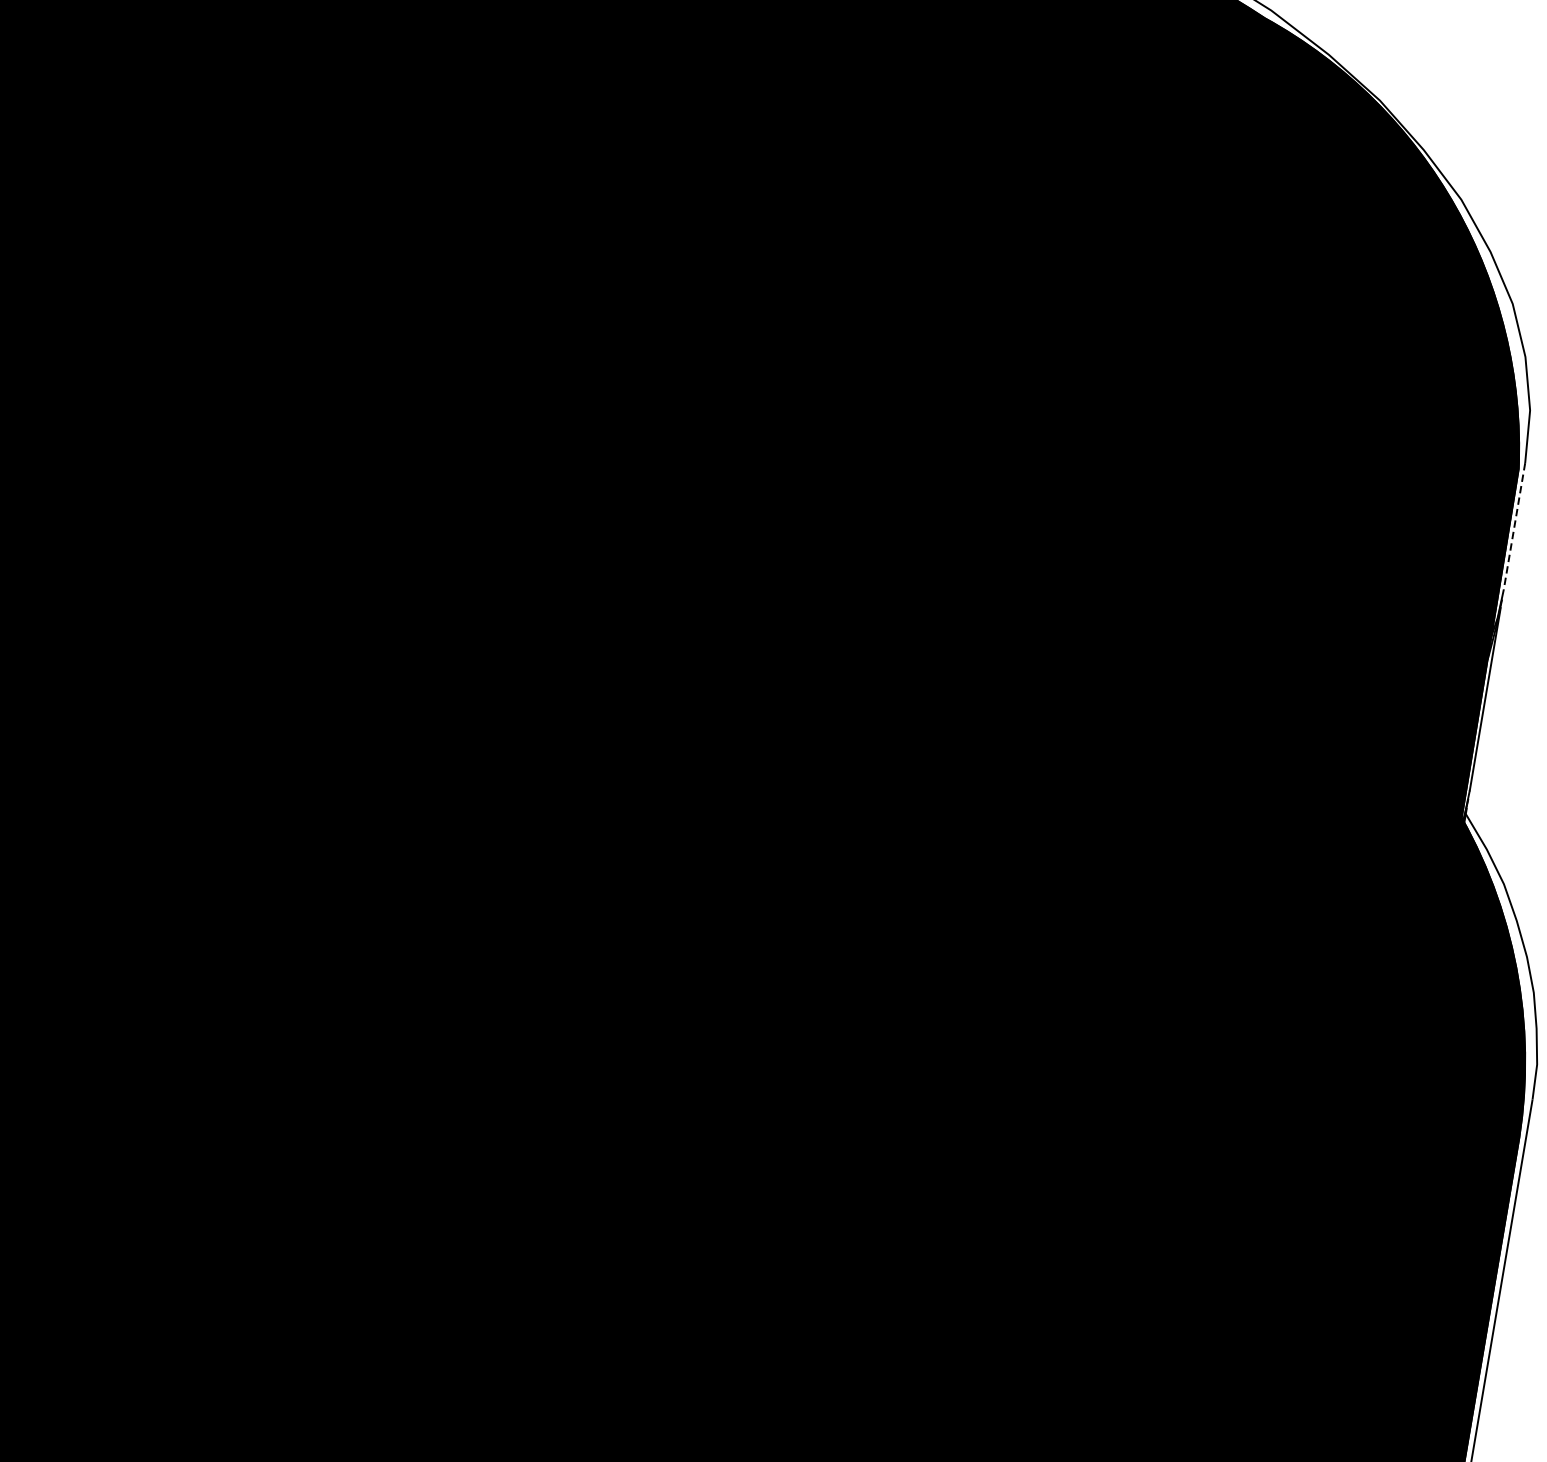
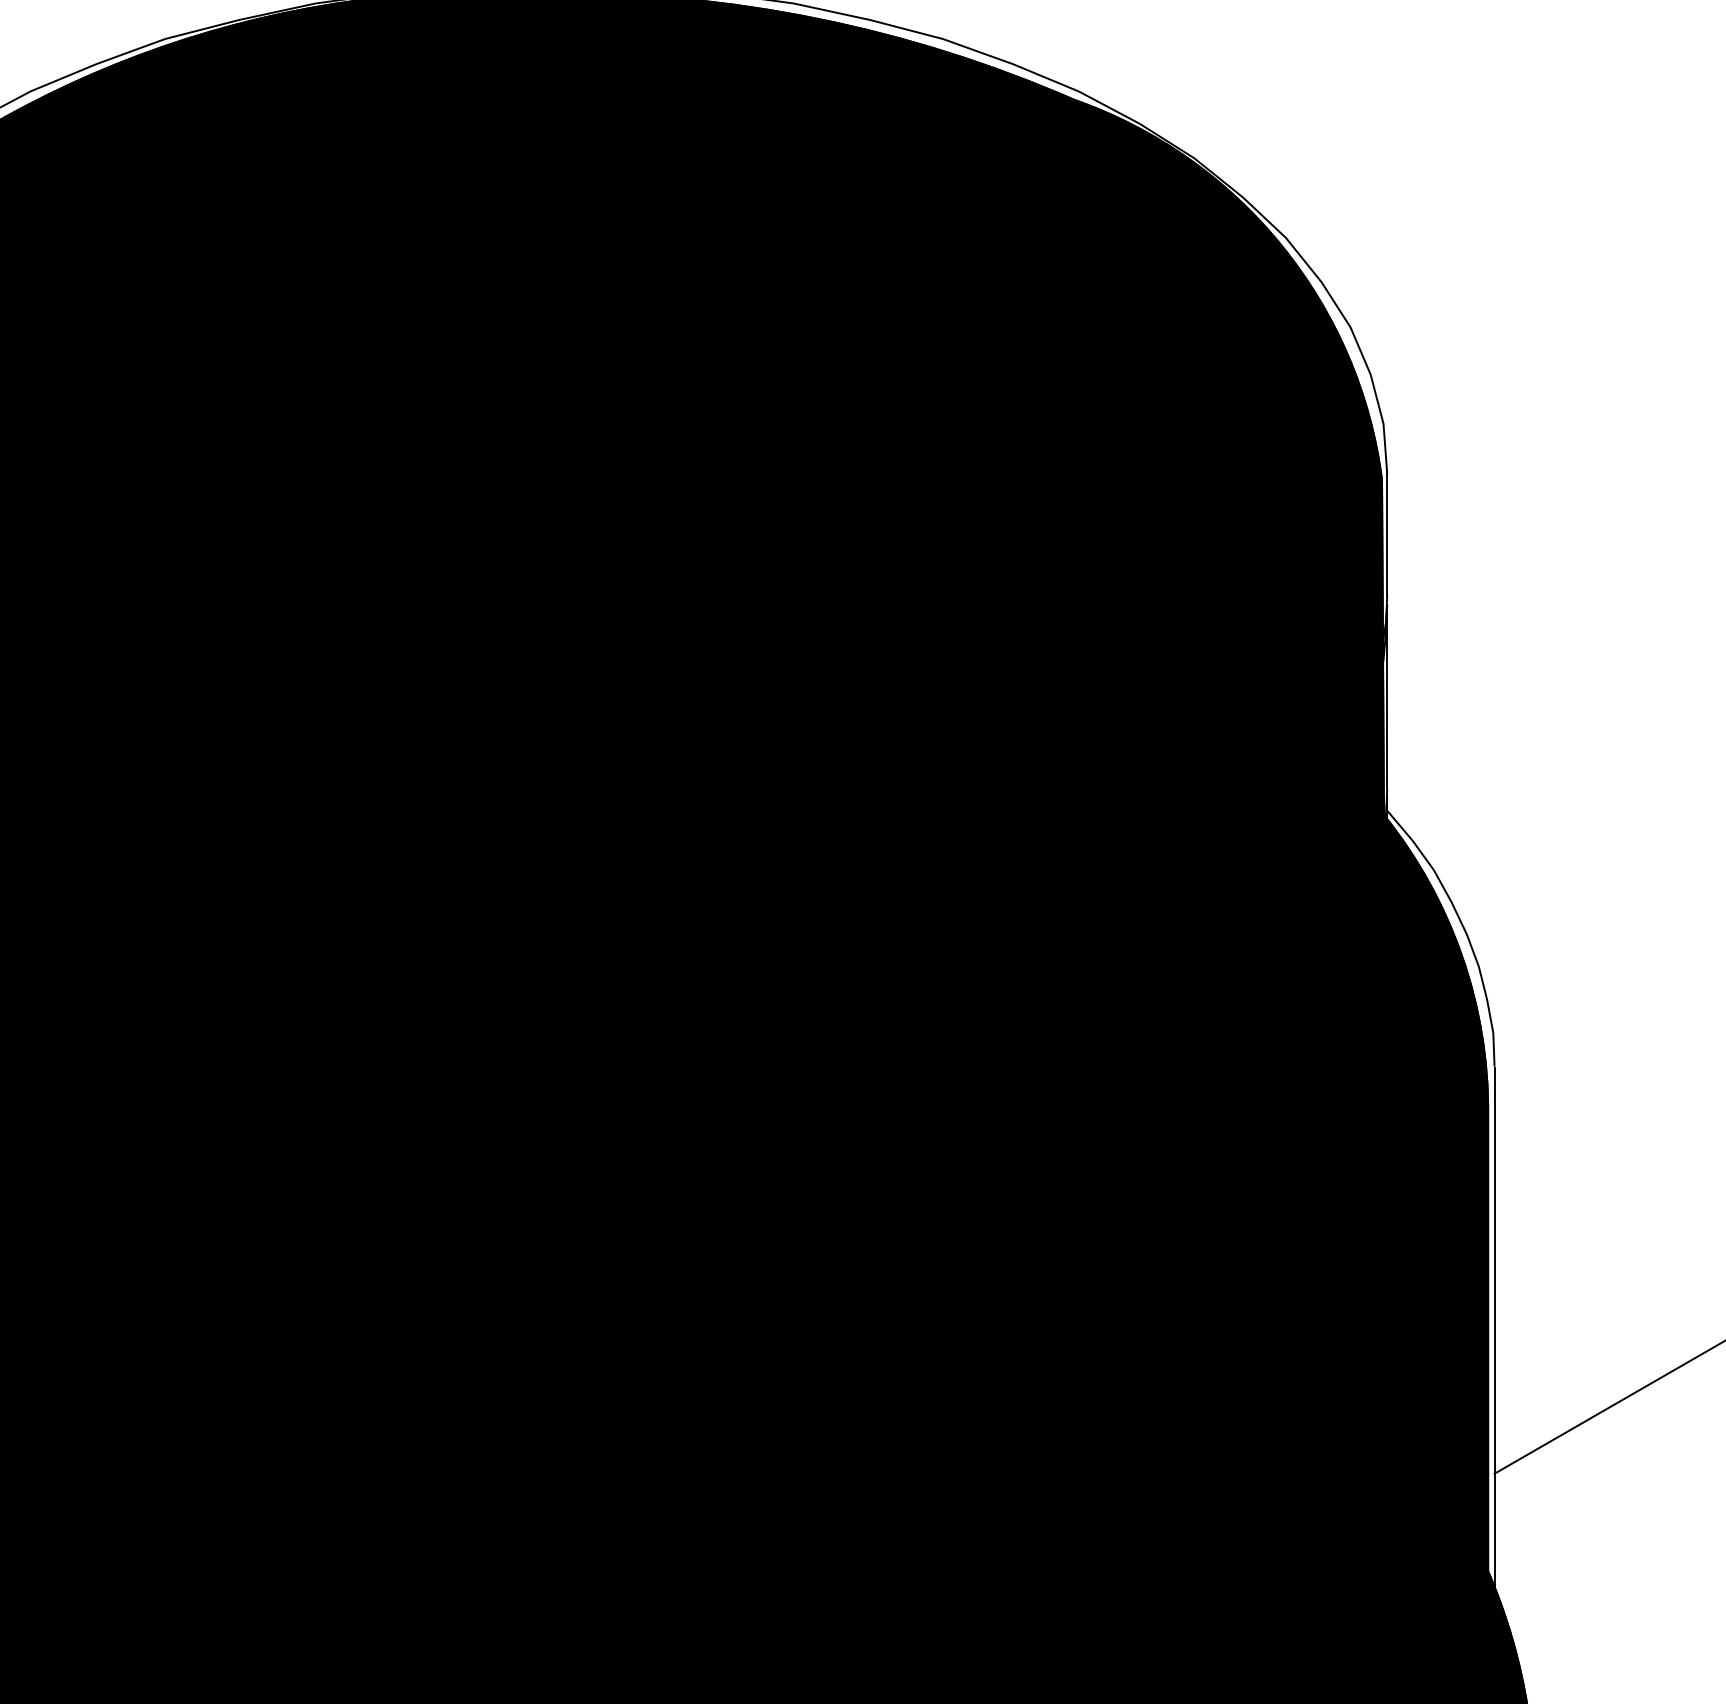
line: (1514, 526) -> (1387, 534), dashed -> solid

